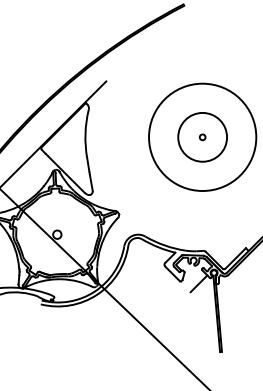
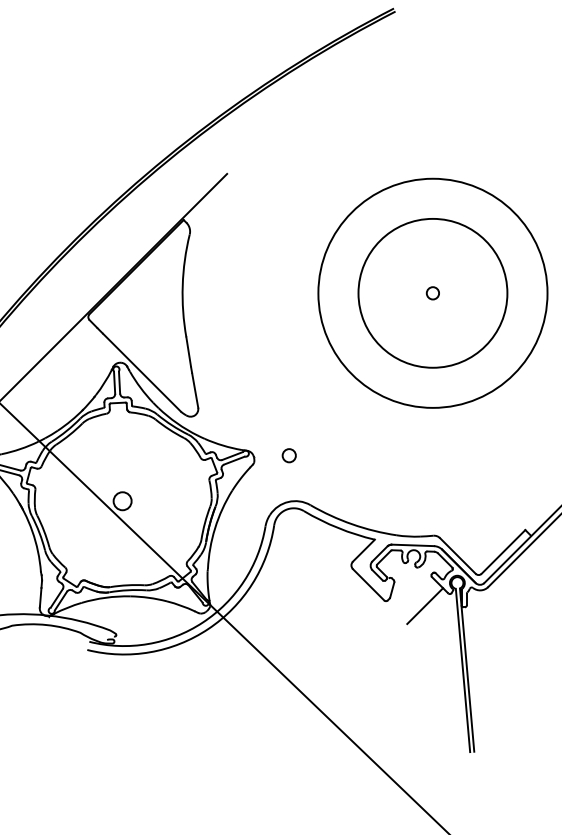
circle: (202, 137) -> (432, 293), size x1.43
circle: (135, 213) -> (289, 455), added

